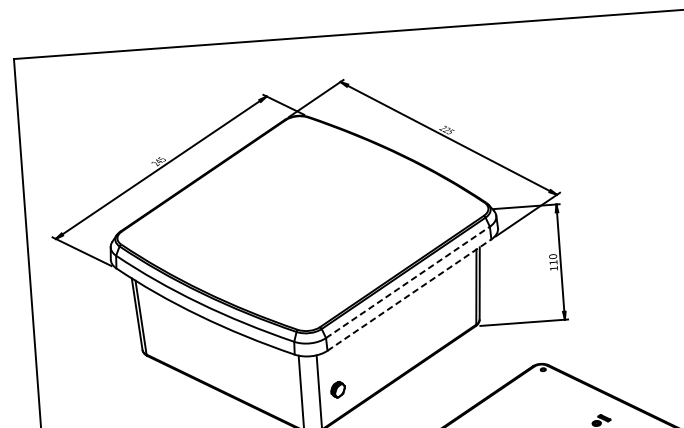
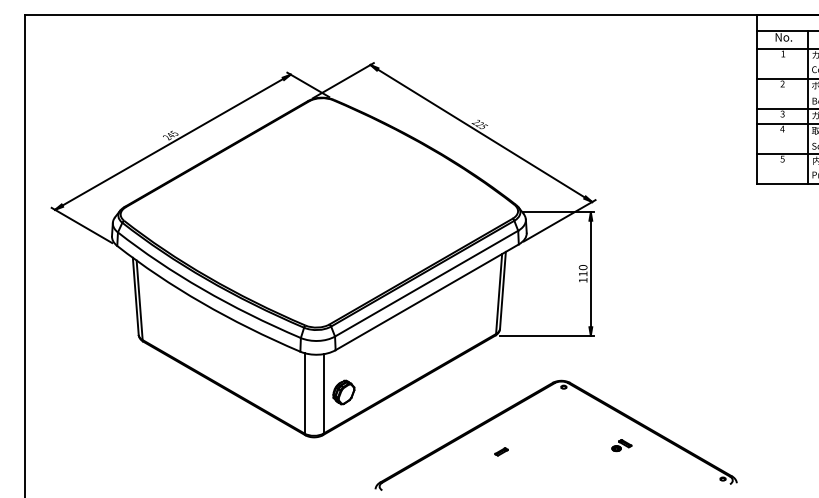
line: (407, 282) -> (426, 283), dashed -> solid
line: (409, 295) -> (427, 297), dashed -> solid
part: (337, 389) -> (343, 392), size x1.43

